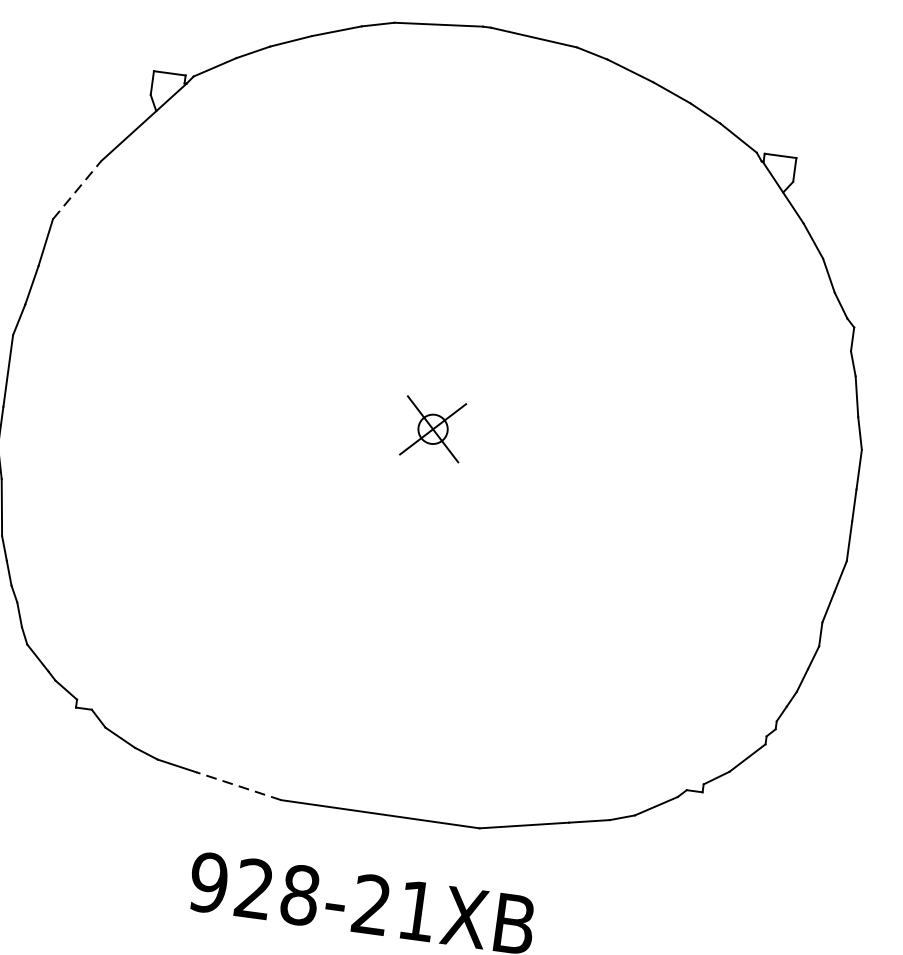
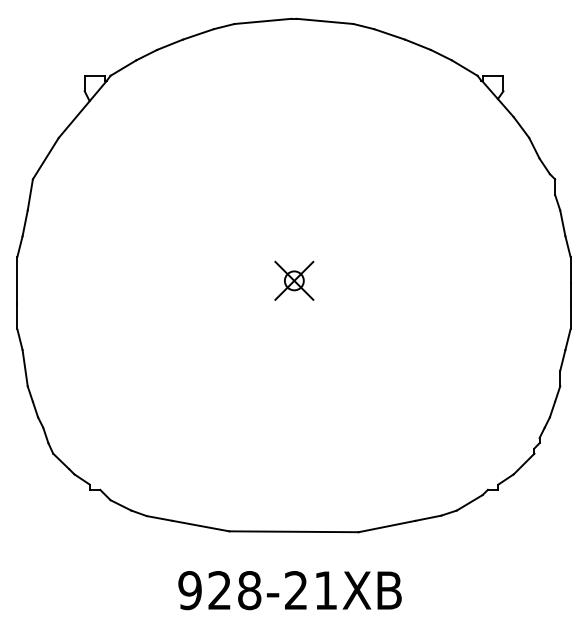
line: (78, 190) -> (46, 158), dashed -> solid
line: (238, 786) -> (200, 526), dashed -> solid

